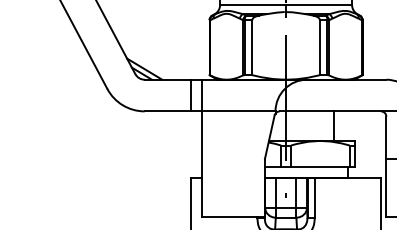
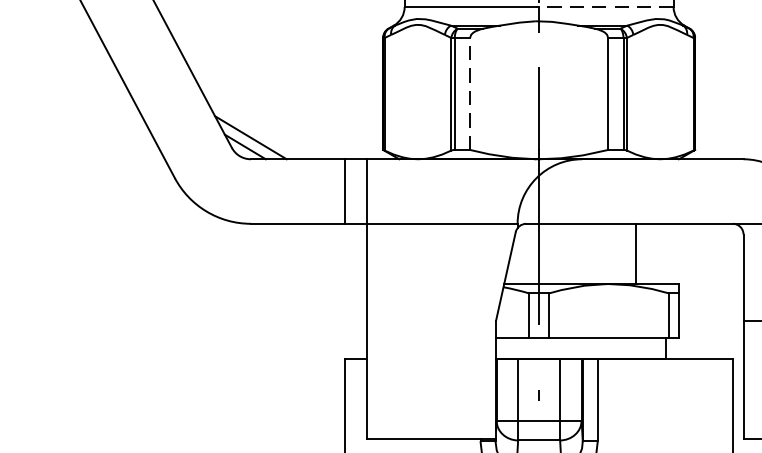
line: (318, 5) -> (605, 7), solid -> dashed
line: (252, 47) -> (470, 93), solid -> dashed

